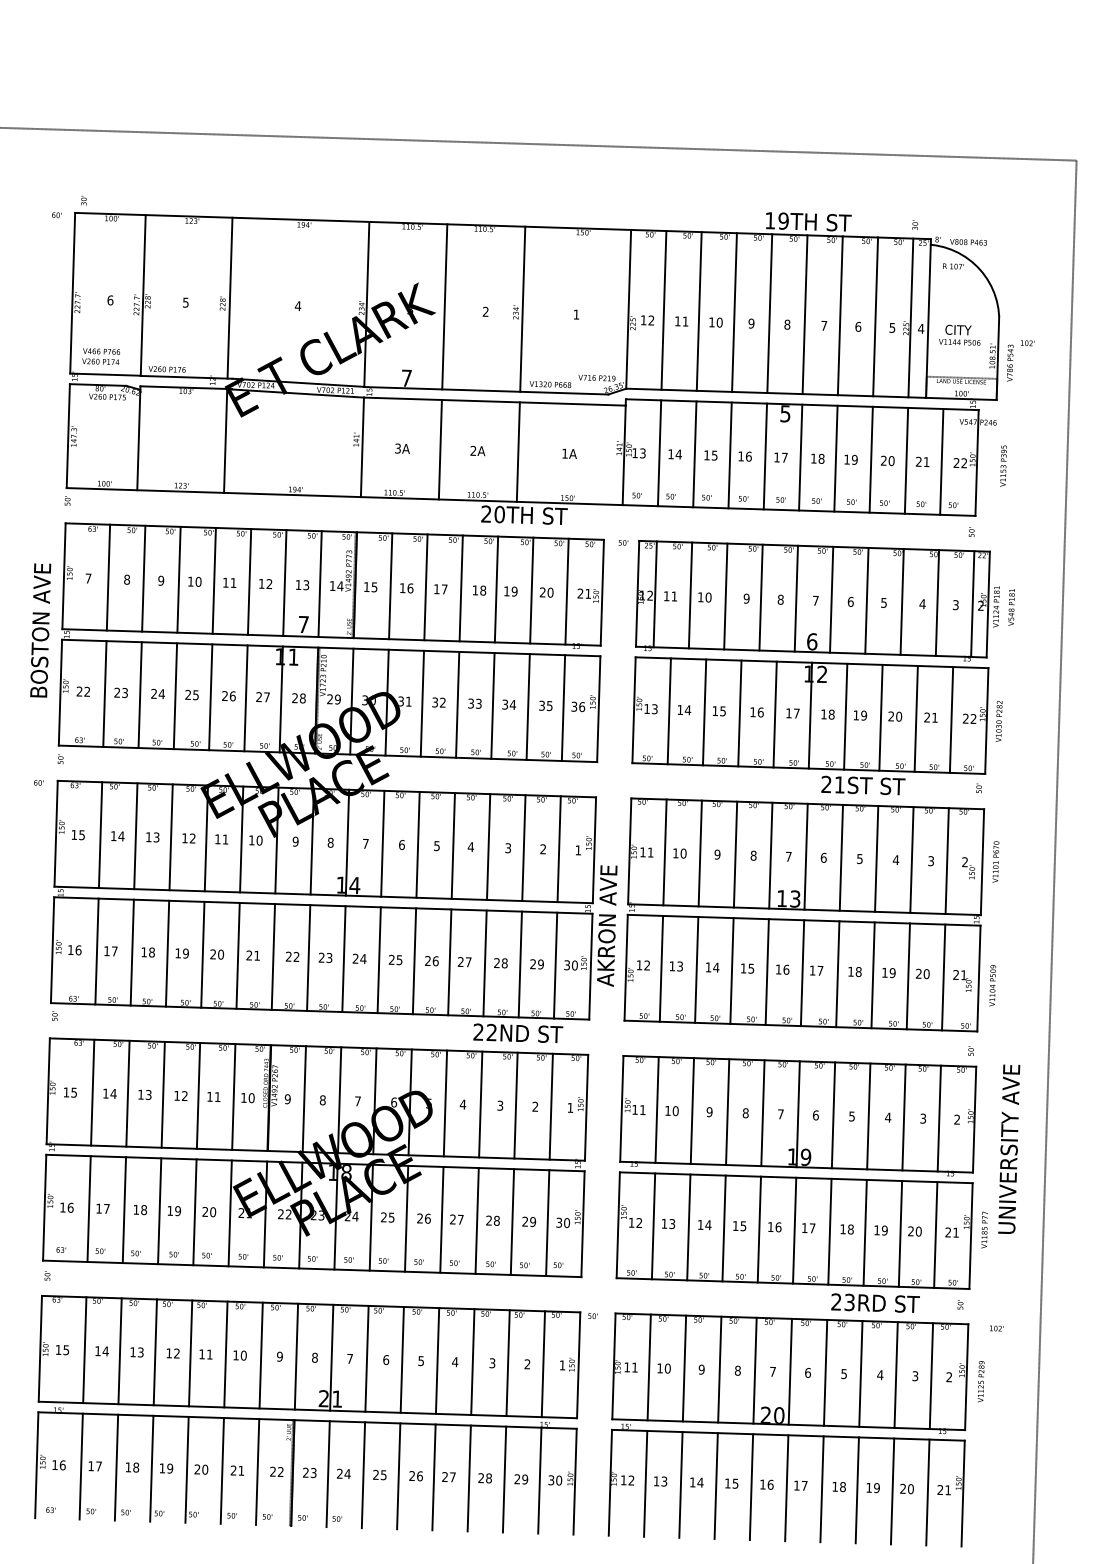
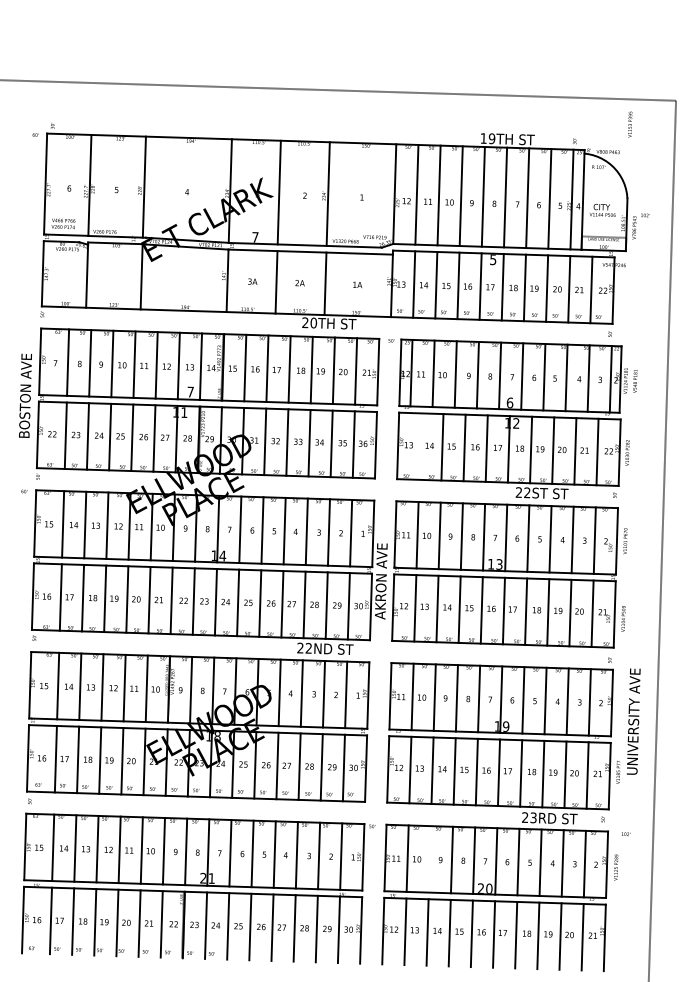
text: (1004, 465) -> (630, 124), moved
line: (669, 711) -> (420, 446), removed
text: (840, 784) -> (527, 492), 21ST -> 22ST
line: (683, 1368) -> (429, 859), removed

